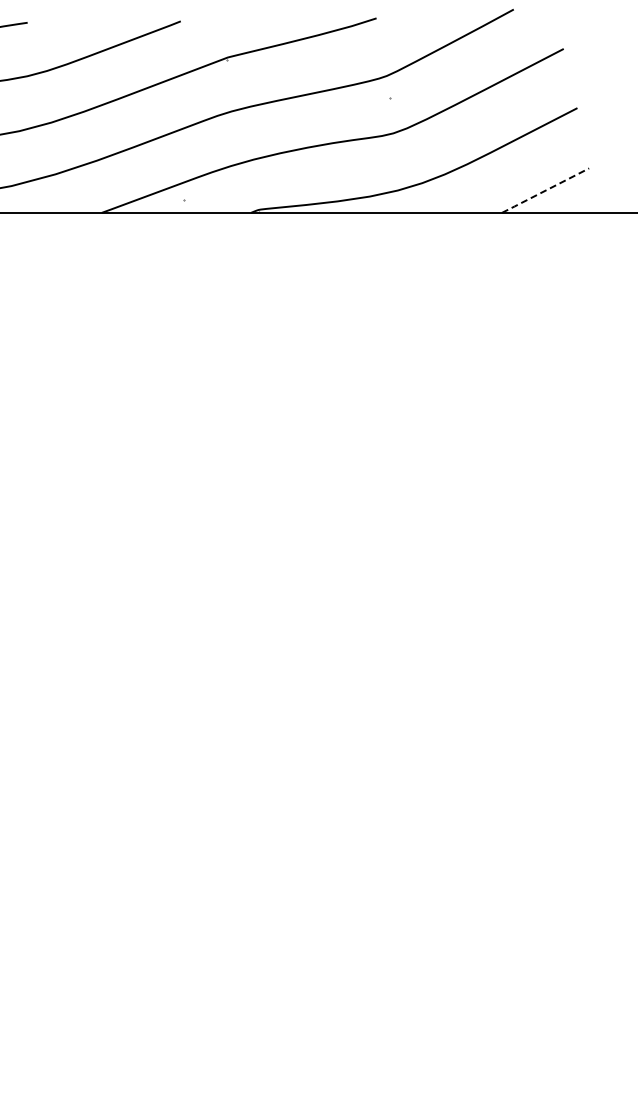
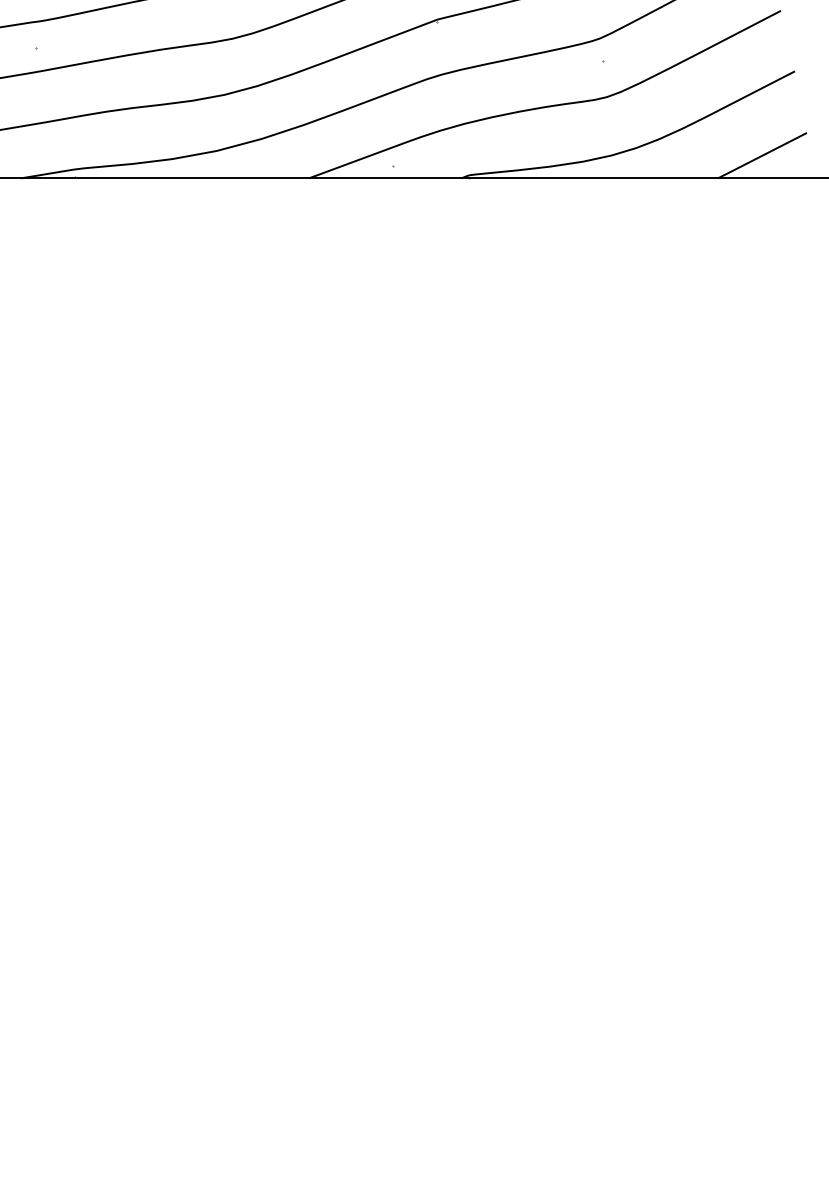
line: (544, 191) -> (761, 156), dashed -> solid

